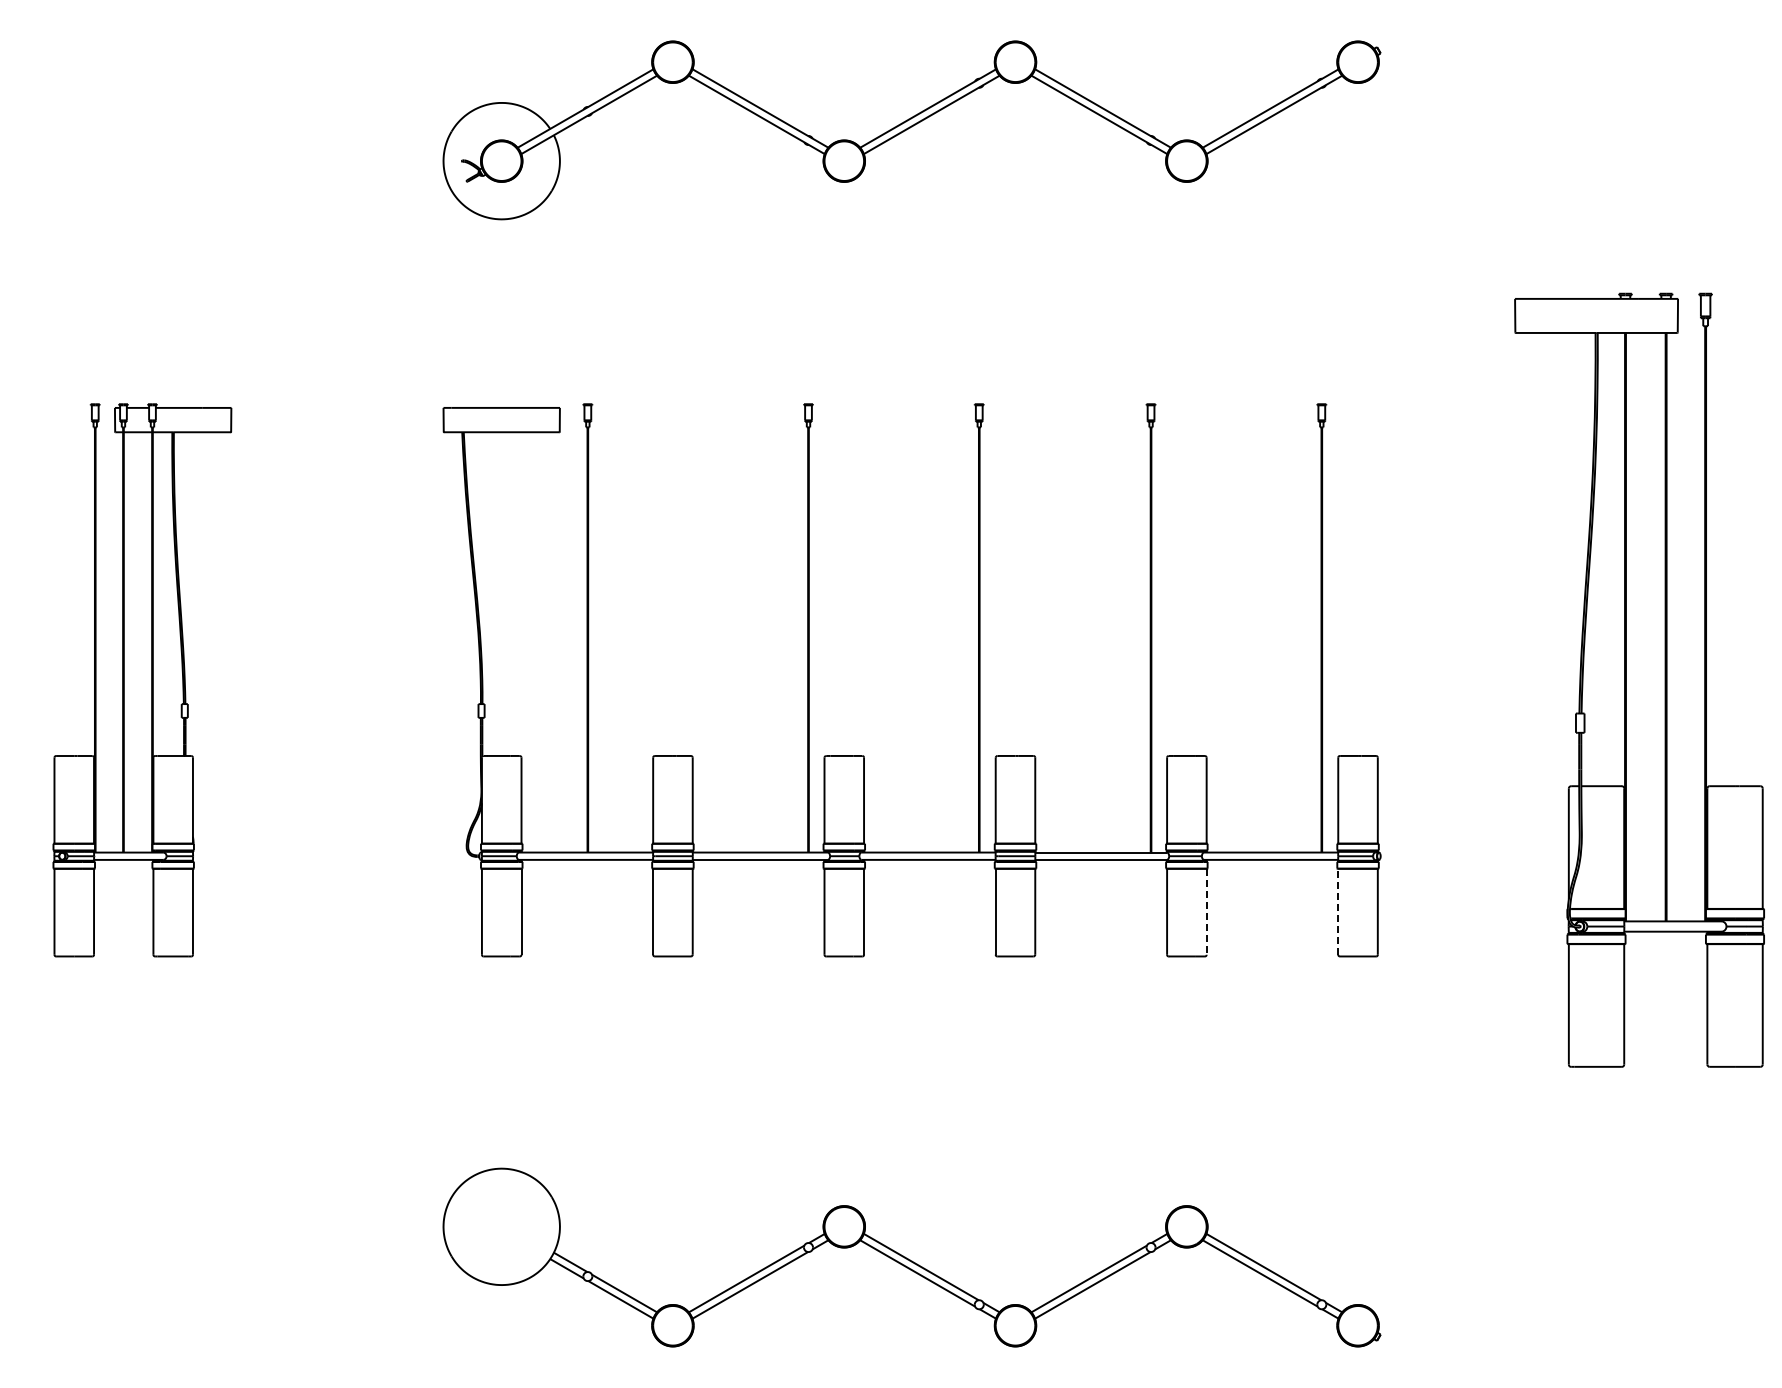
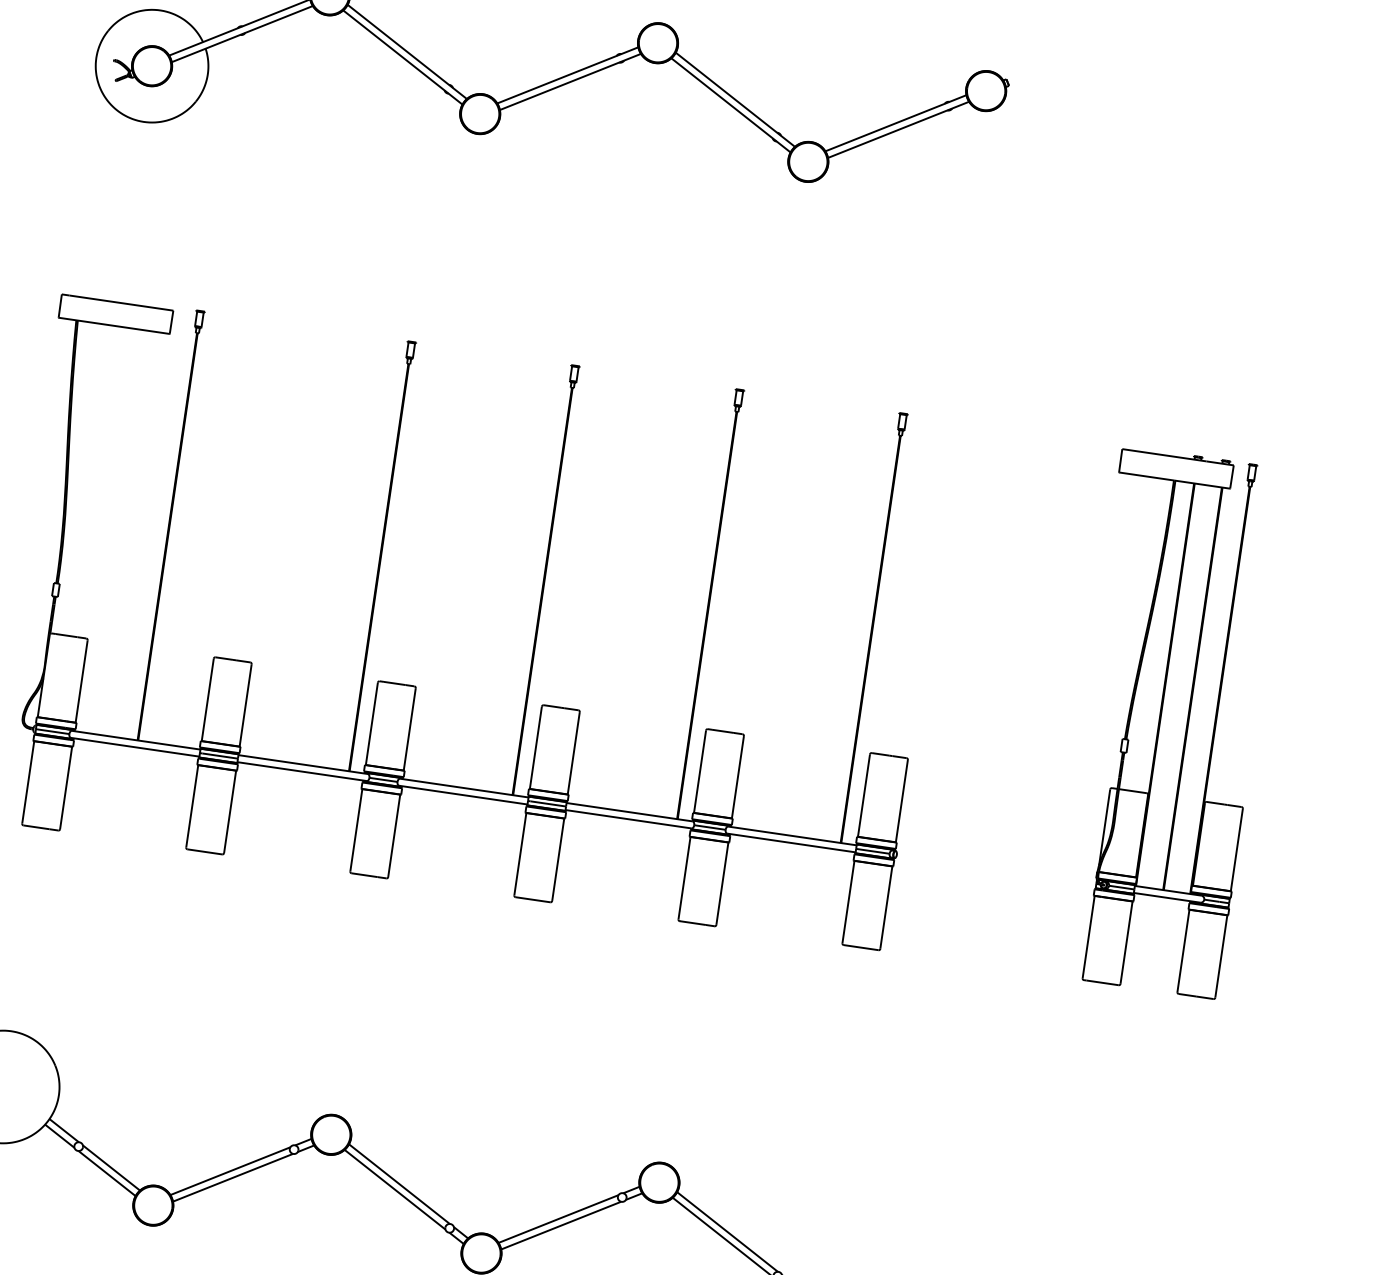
part: (1639, 680) -> (1169, 722), size x0.71
line: (1206, 911) -> (722, 883), dashed -> solid
line: (1338, 911) -> (848, 901), dashed -> solid

